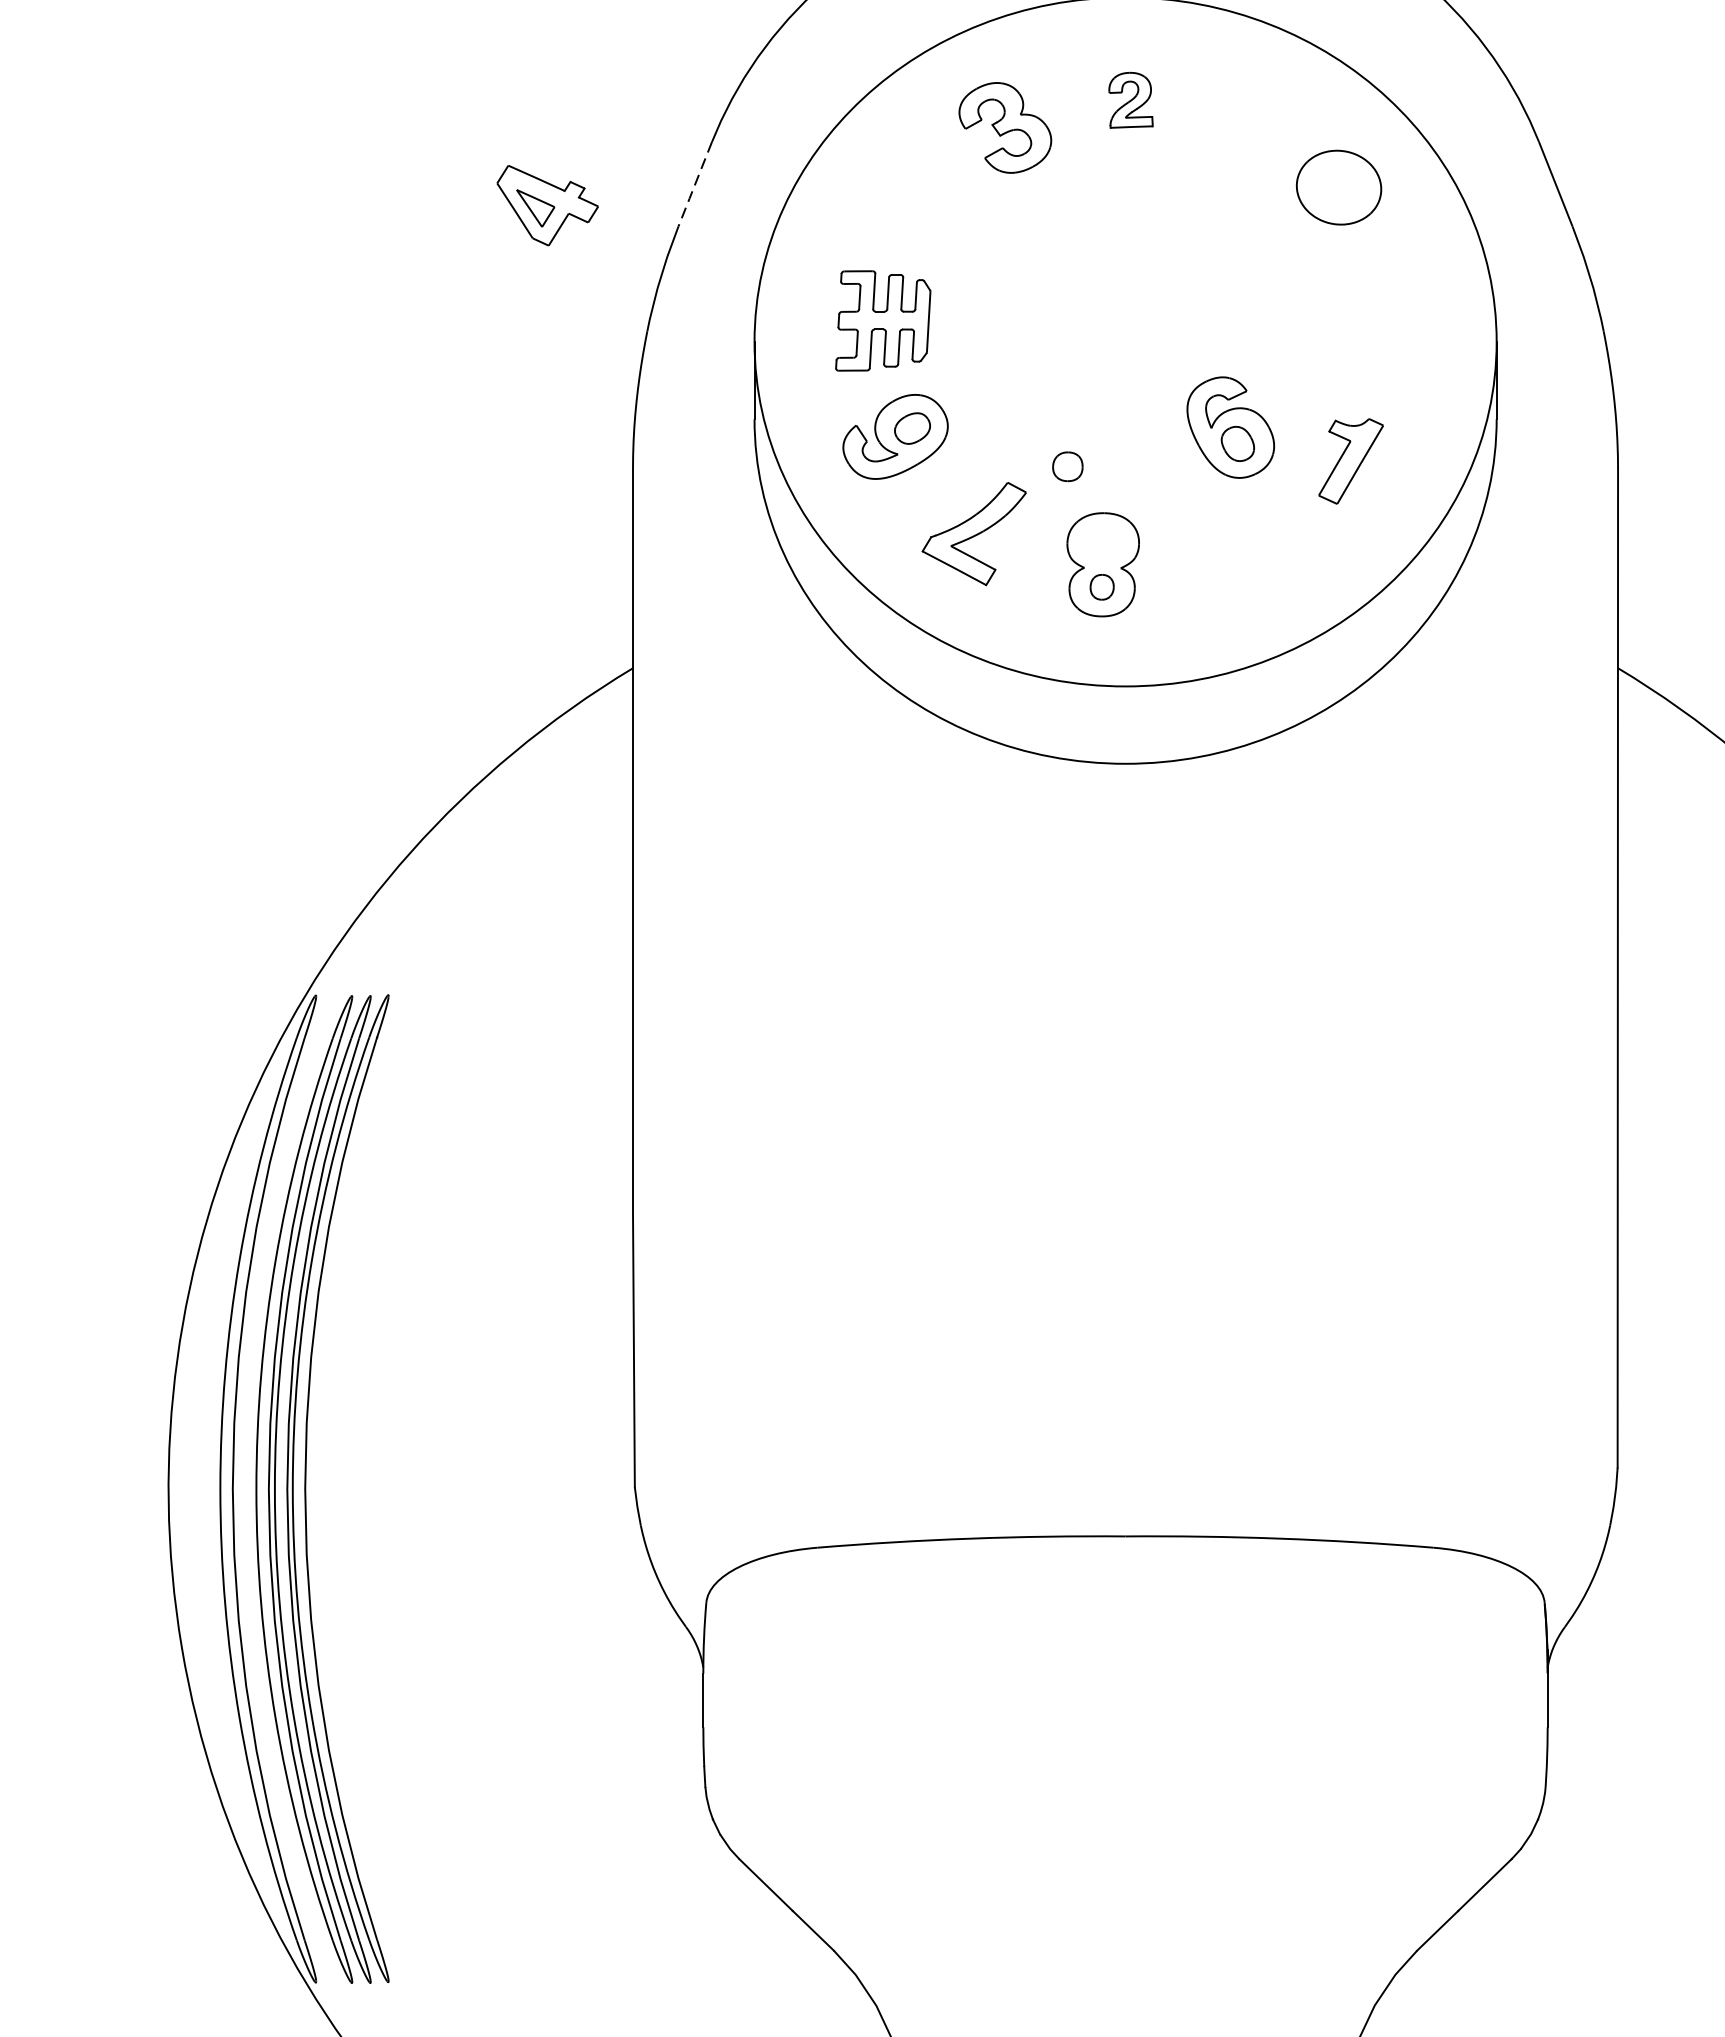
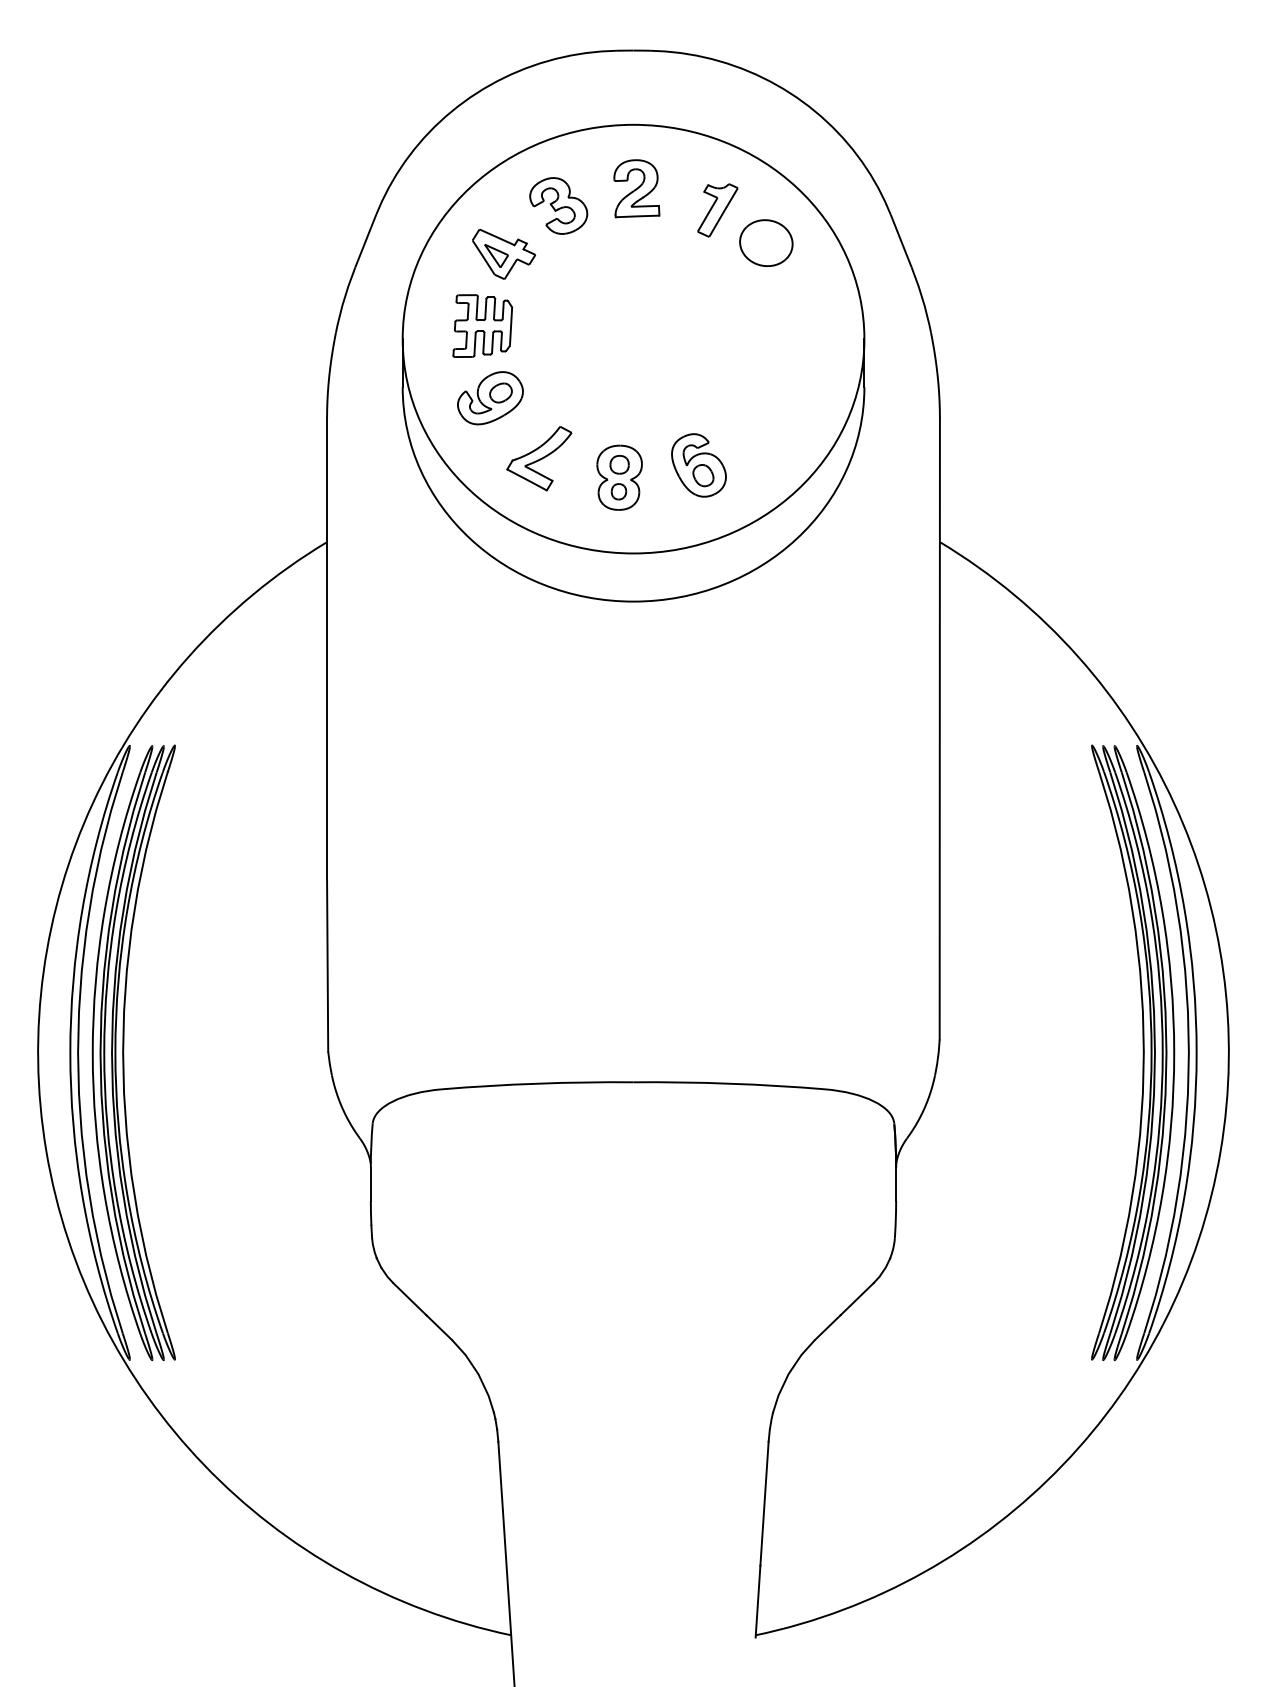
part: (1130, 99) -> (636, 188), size x1.67
line: (694, 185) -> (365, 241), dashed -> solid
part: (546, 204) -> (503, 253), moved
part: (1229, 427) -> (698, 465), moved
part: (1350, 461) -> (717, 210), moved
part: (1067, 466) -> (619, 464), moved

